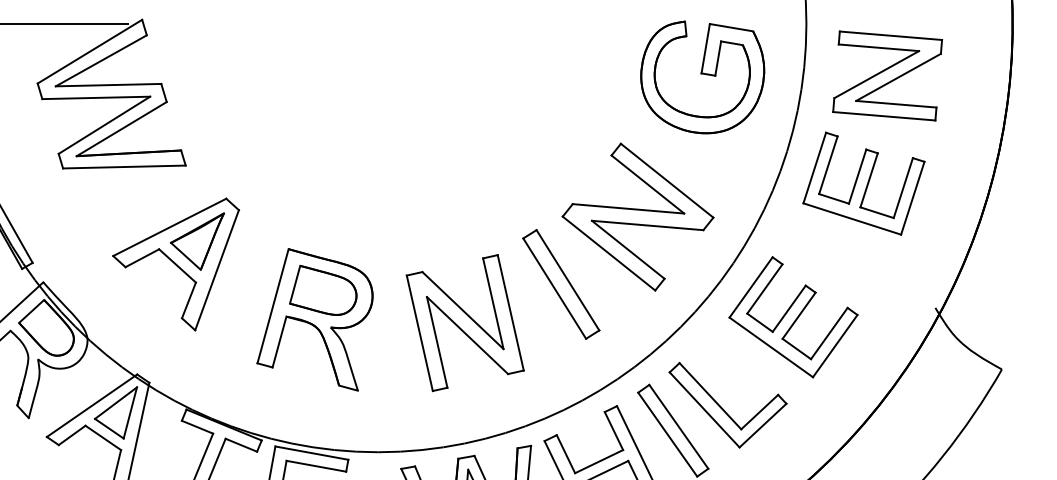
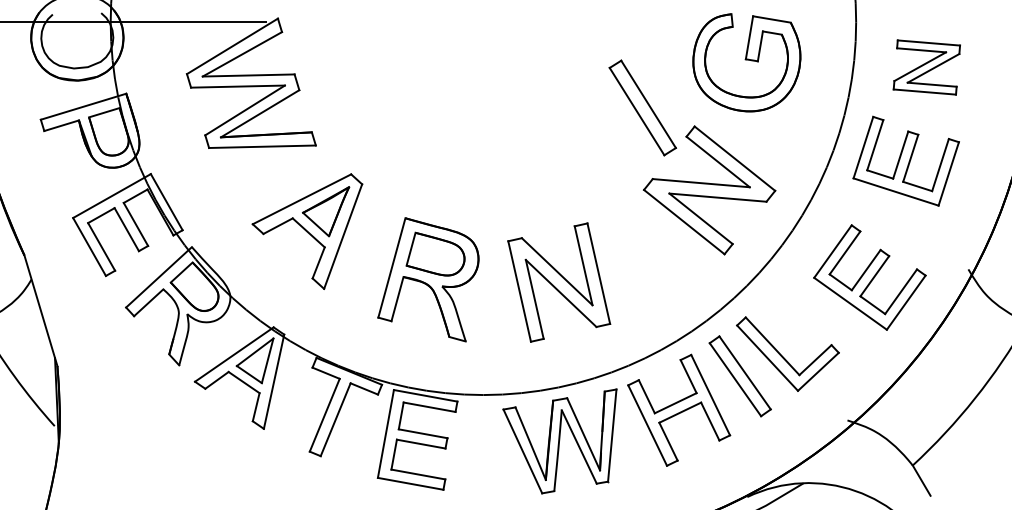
part: (887, 75) -> (926, 67), size x0.7
part: (702, 77) -> (746, 62), moved
part: (560, 283) -> (642, 107), moved
part: (793, 317) -> (869, 277), moved

